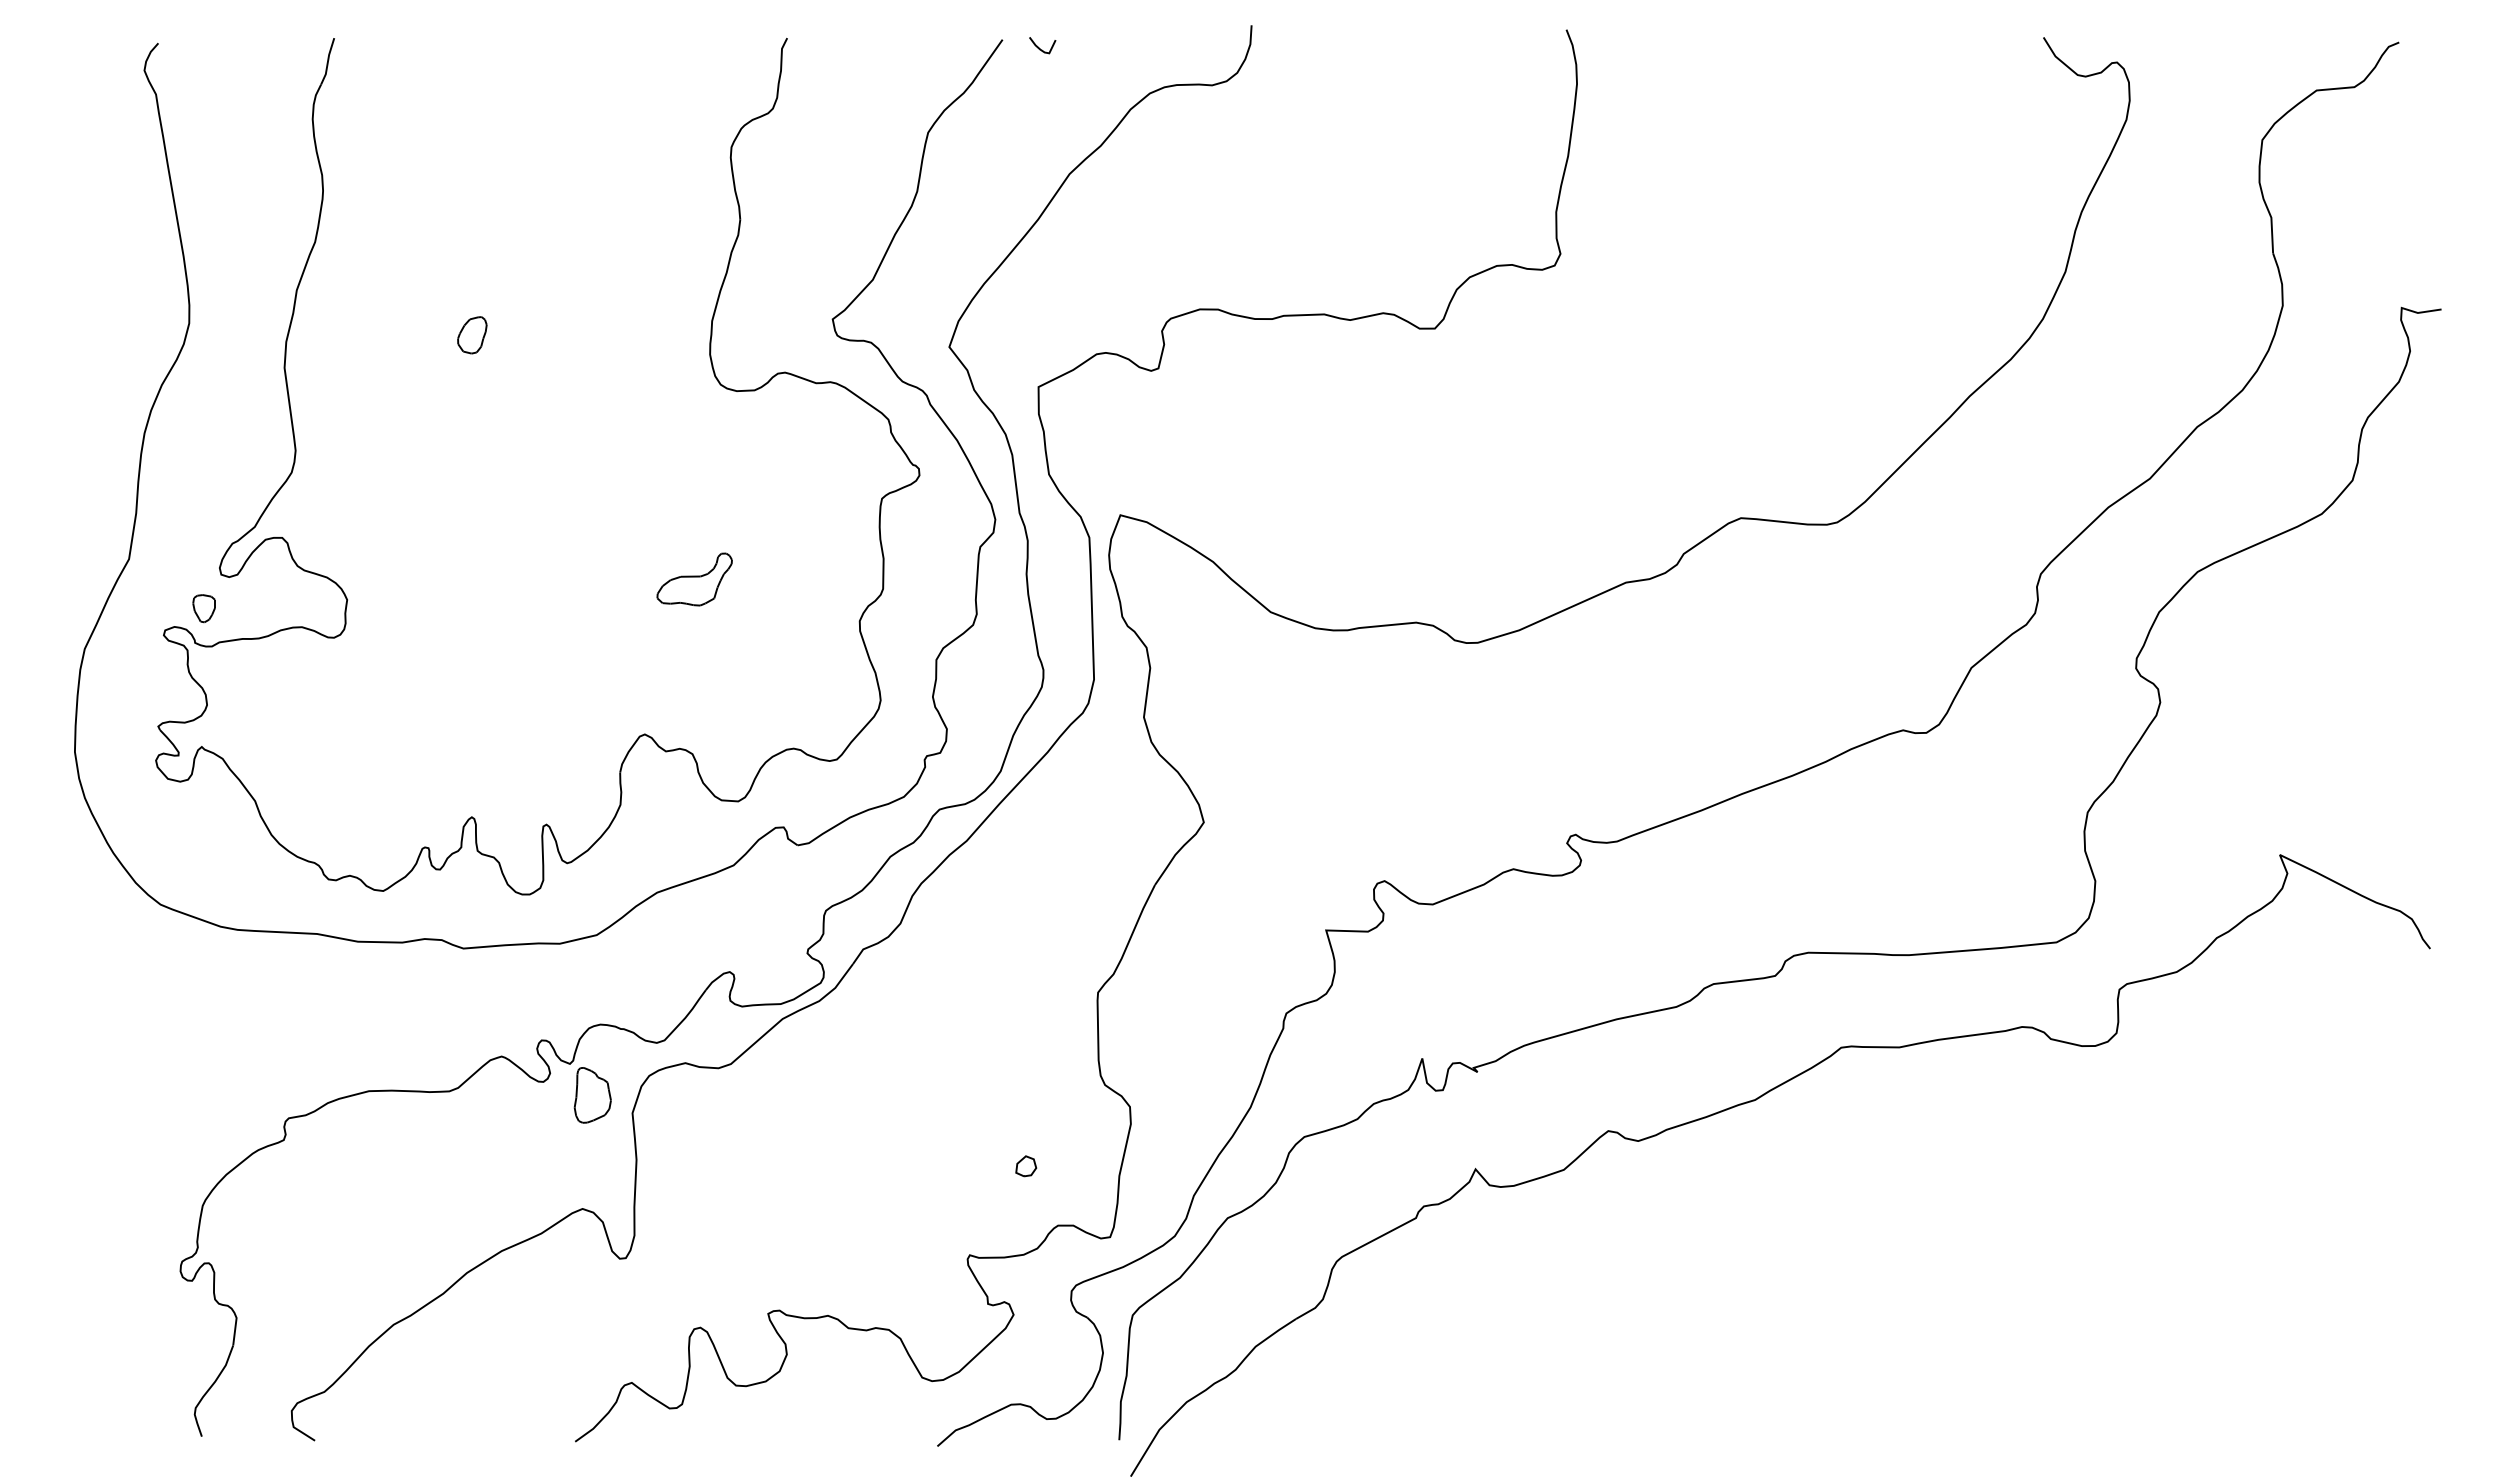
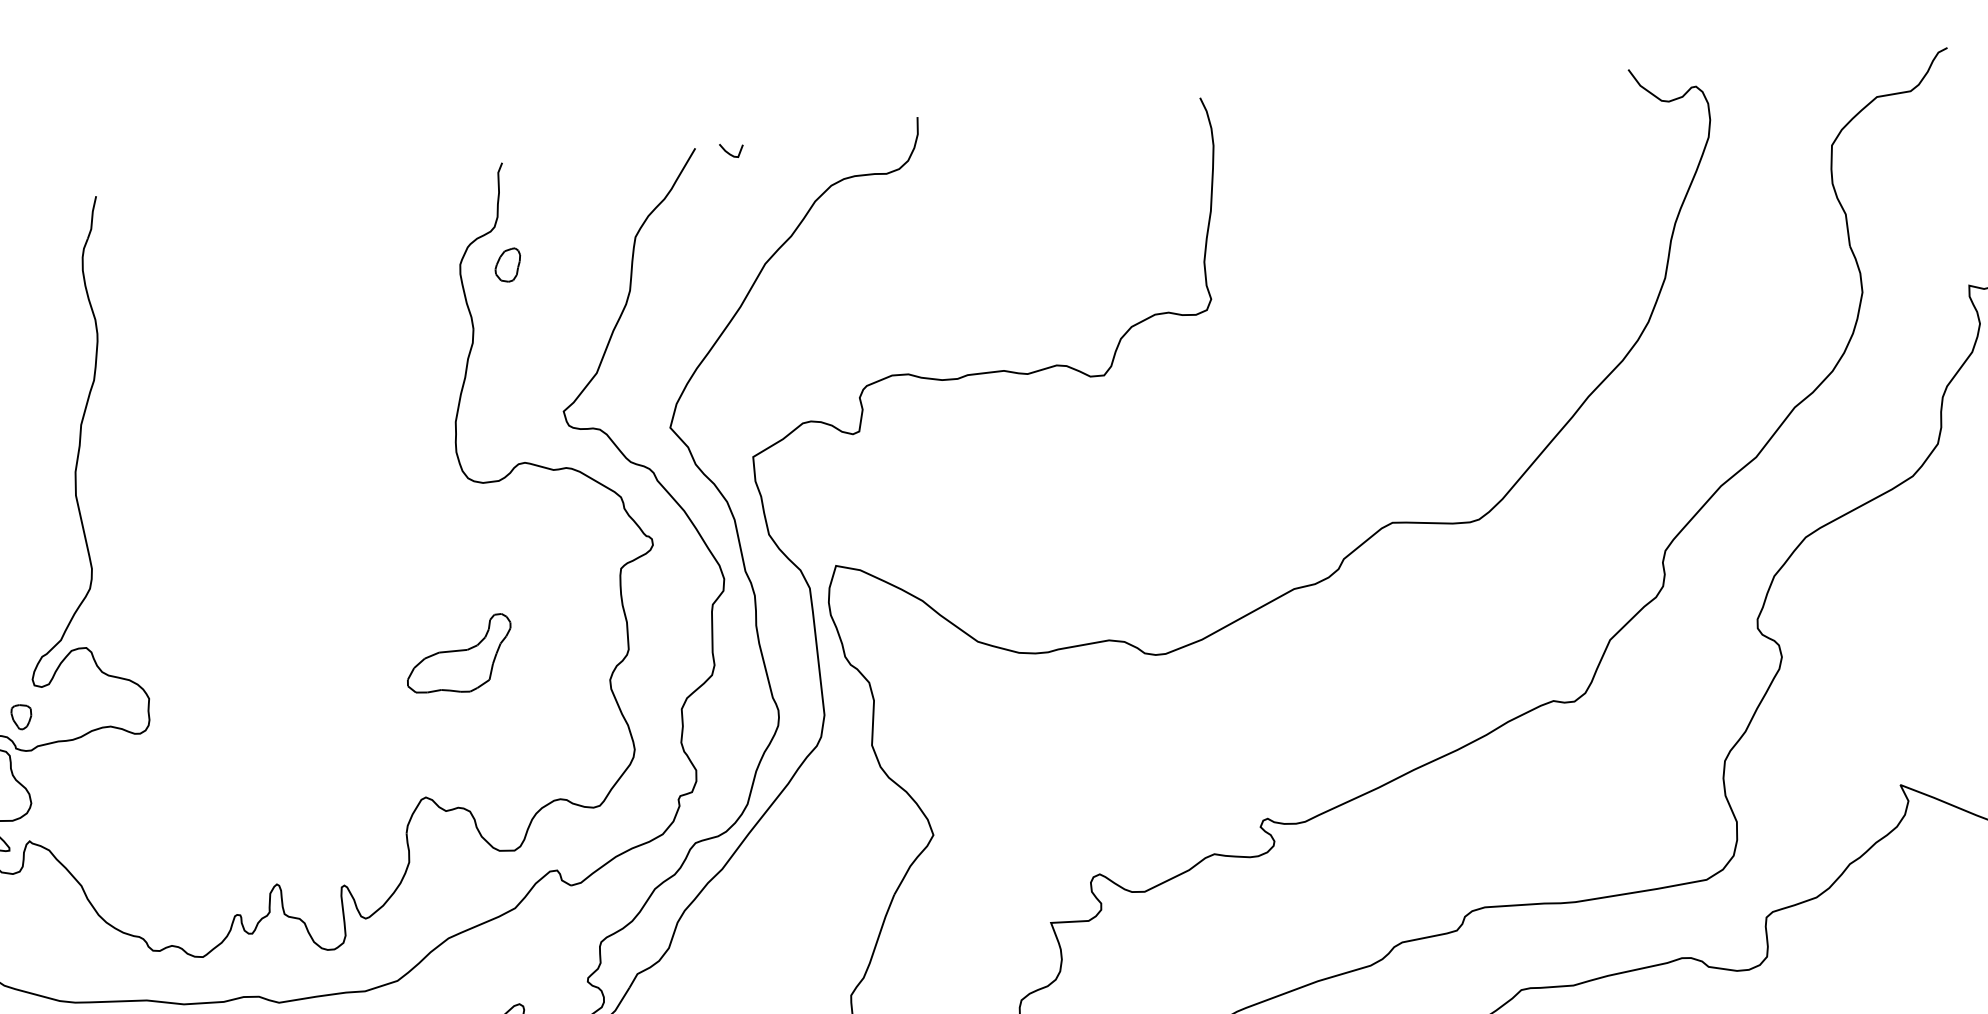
part: (472, 335) -> (508, 265), moved
part: (694, 579) -> (458, 654), size x1.6

